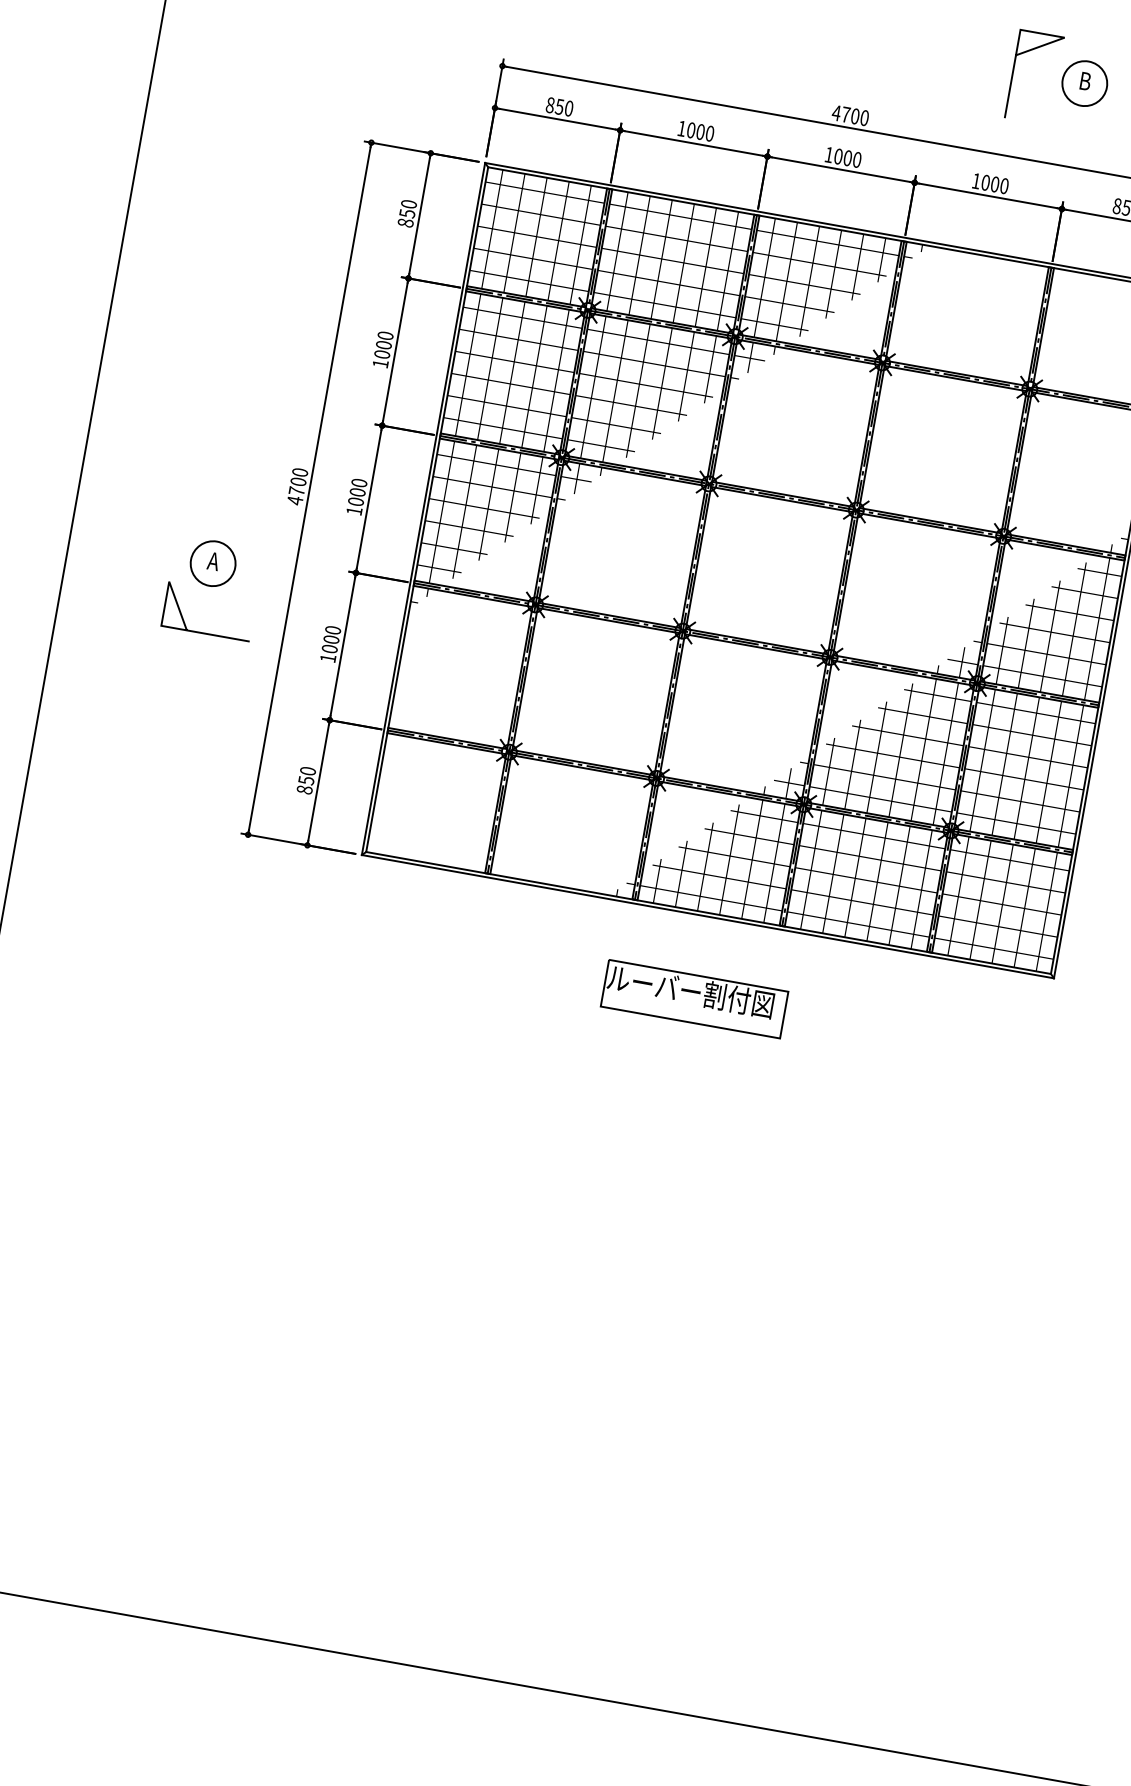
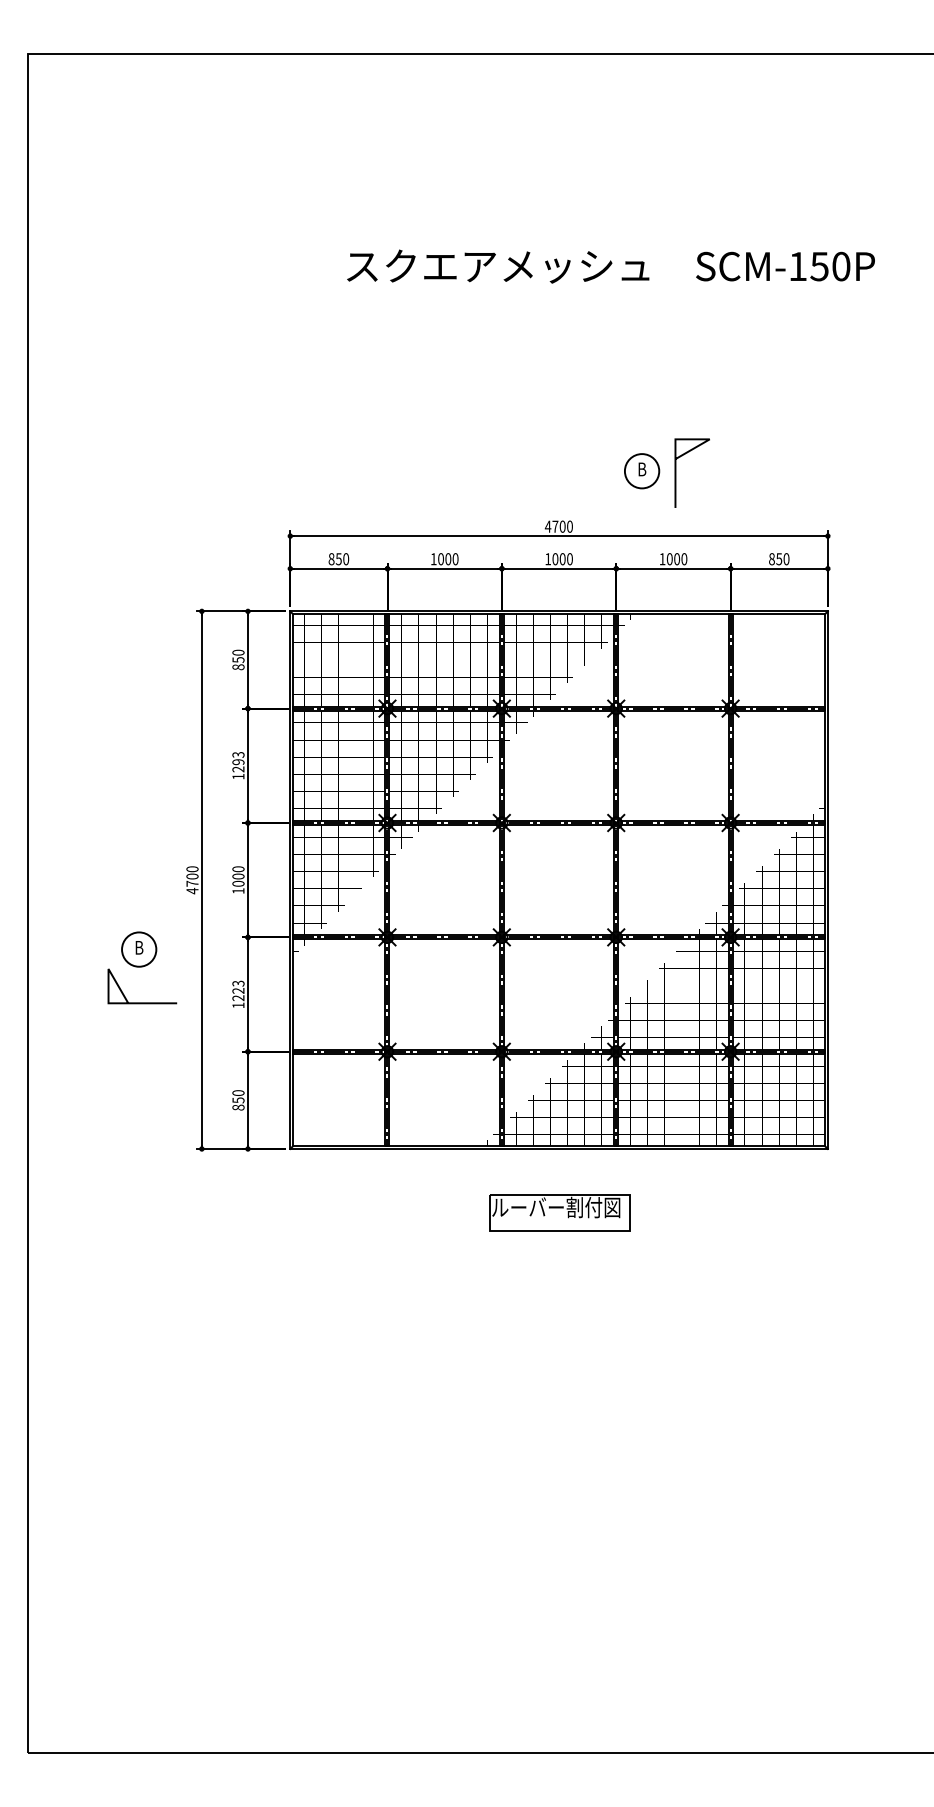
part: (1085, 84) -> (642, 471), moved
text: (384, 344) -> (238, 761), 1000 -> 1293
text: (212, 560) -> (138, 947), A -> B
text: (331, 639) -> (238, 990), 1000 -> 1223

